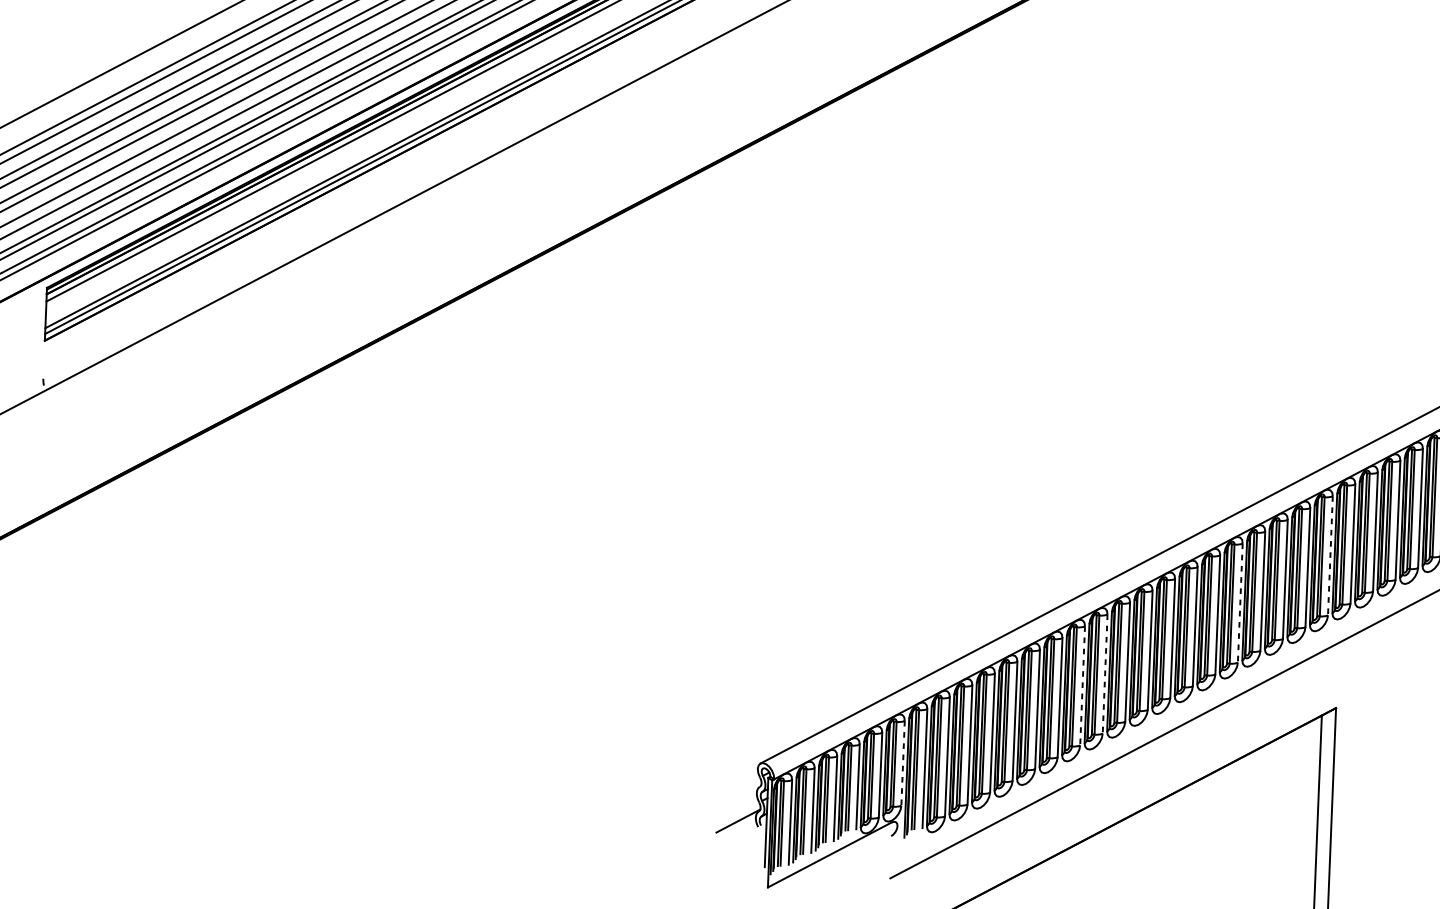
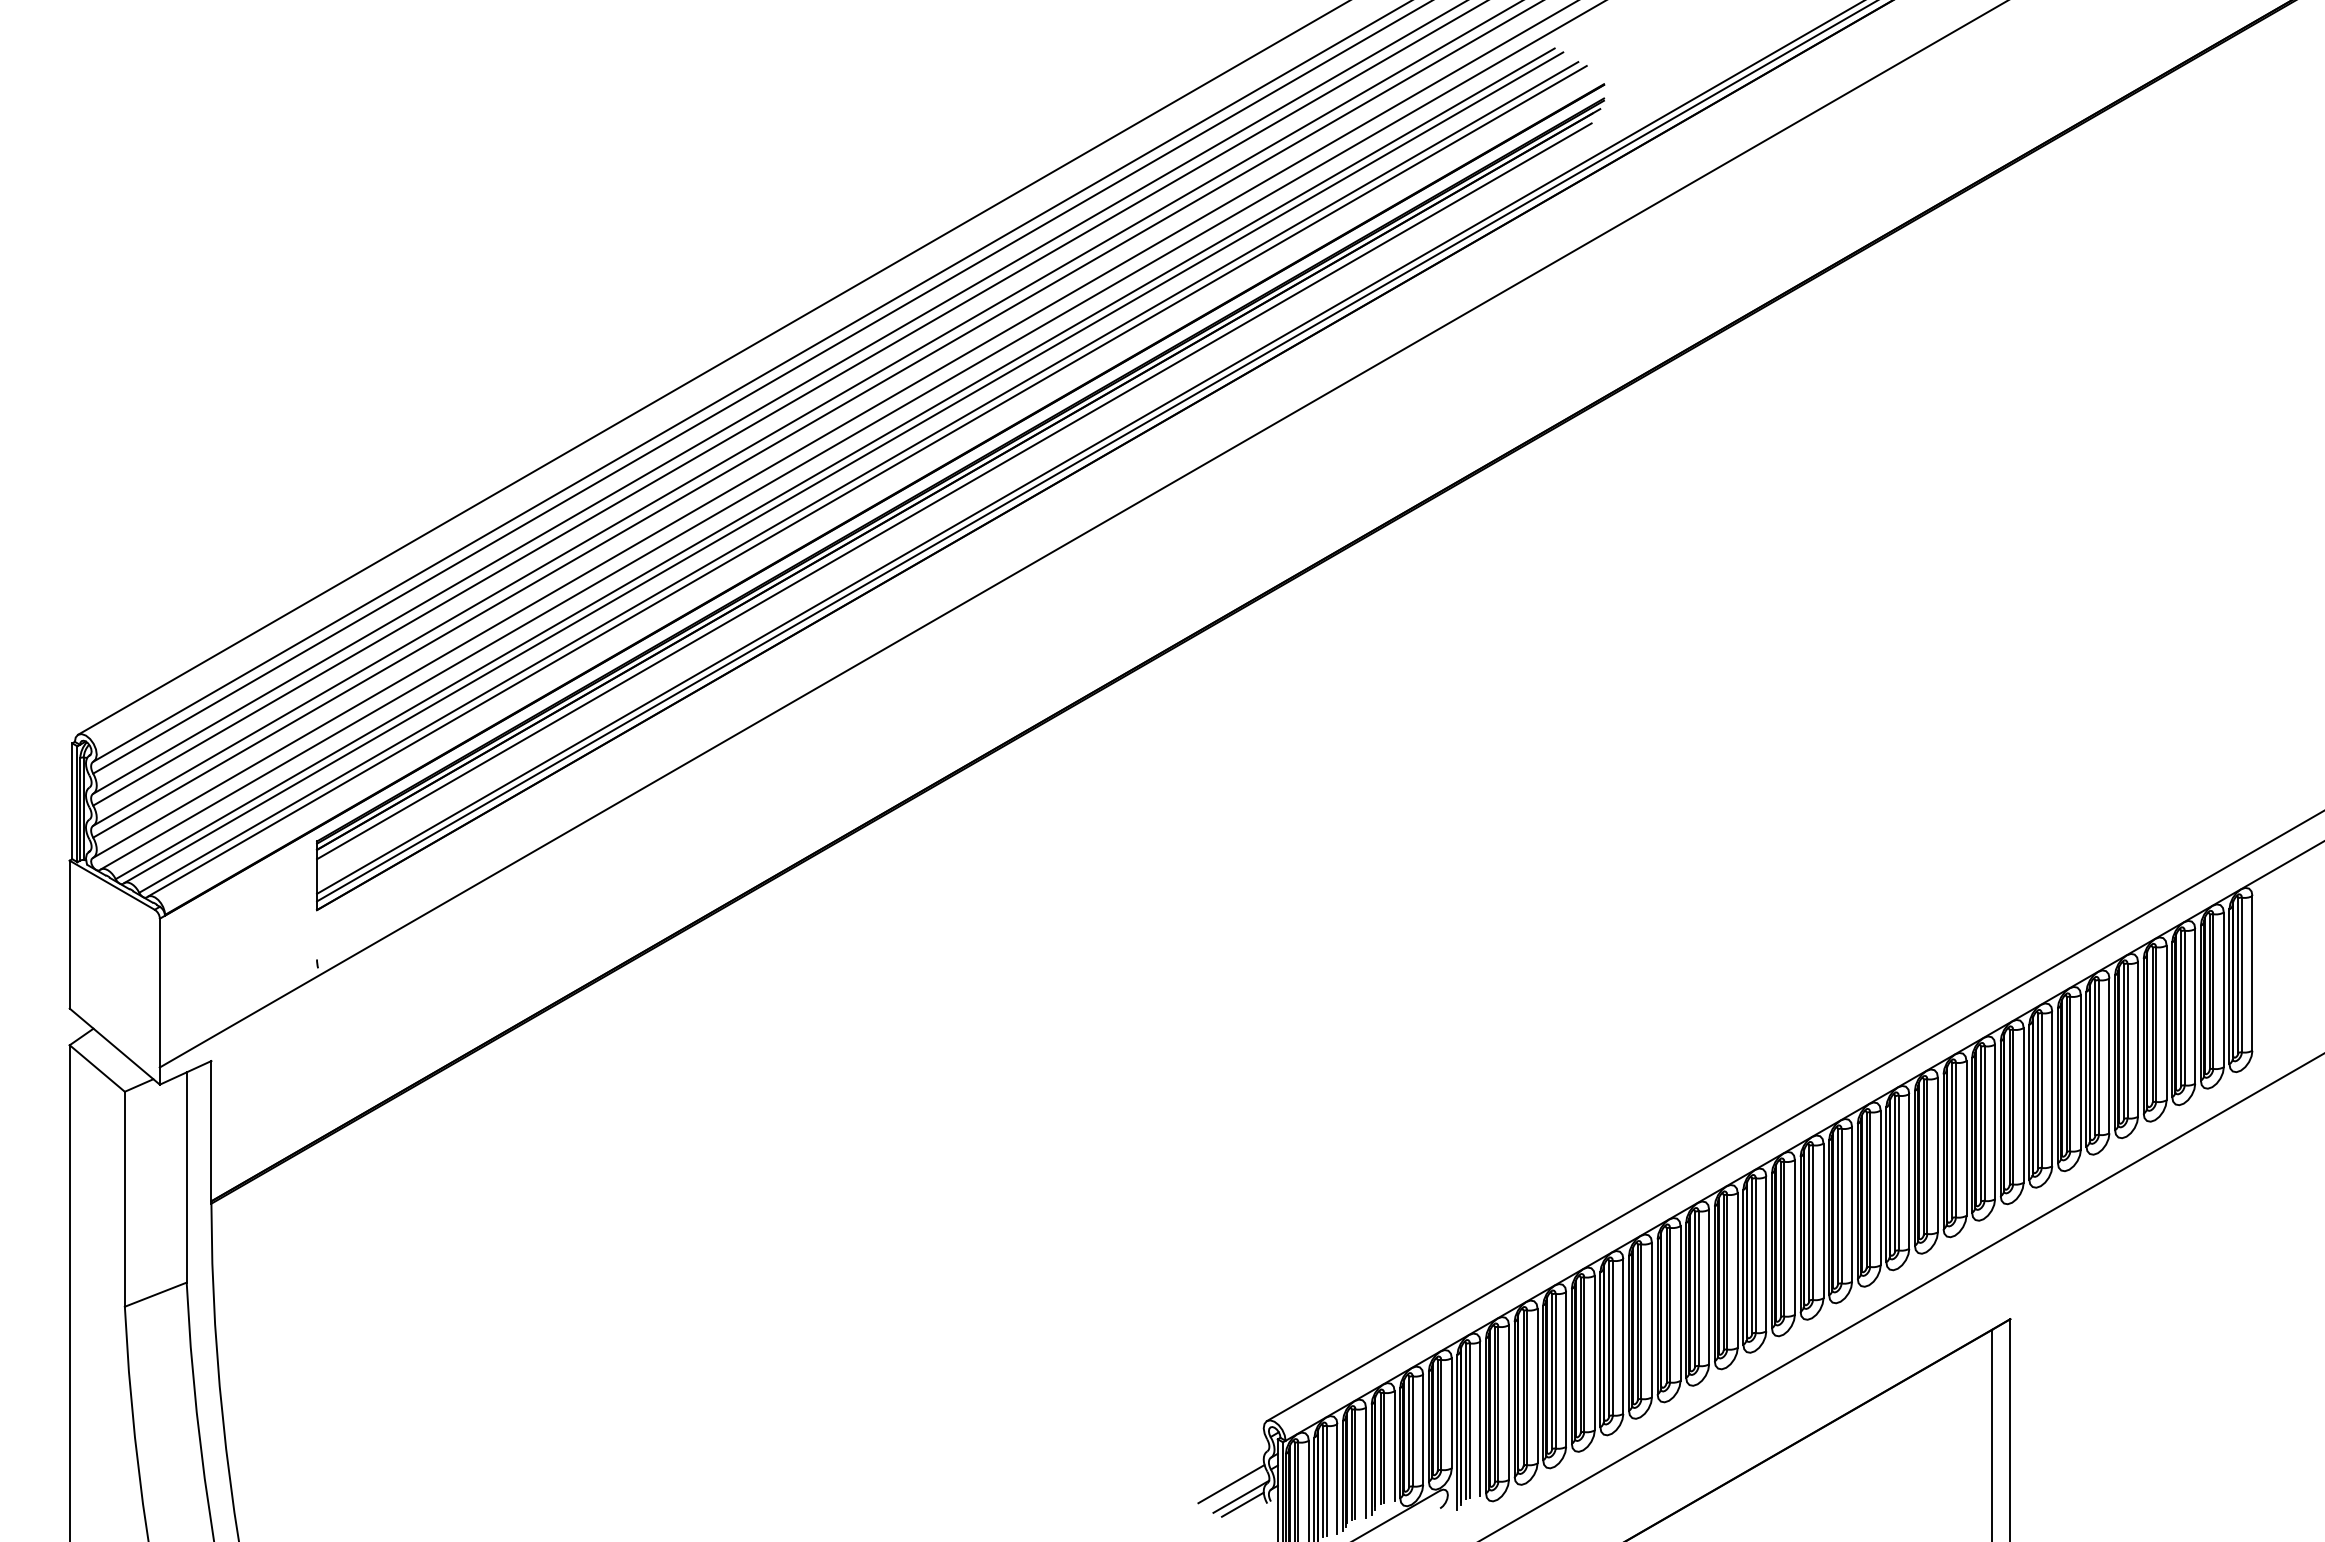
line: (1330, 556) -> (1995, 1122), dashed -> solid
line: (1240, 603) -> (1880, 1188), dashed -> solid
line: (1105, 674) -> (1709, 1287), dashed -> solid
line: (1082, 686) -> (1680, 1304), dashed -> solid
line: (902, 763) -> (1451, 1413), dashed -> solid
line: (731, 811) -> (1231, 1484), added
line: (739, 827) -> (1242, 1504), added

